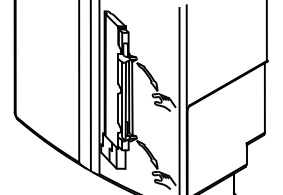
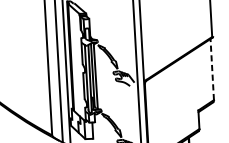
line: (264, 97) -> (211, 69), solid -> dashed

